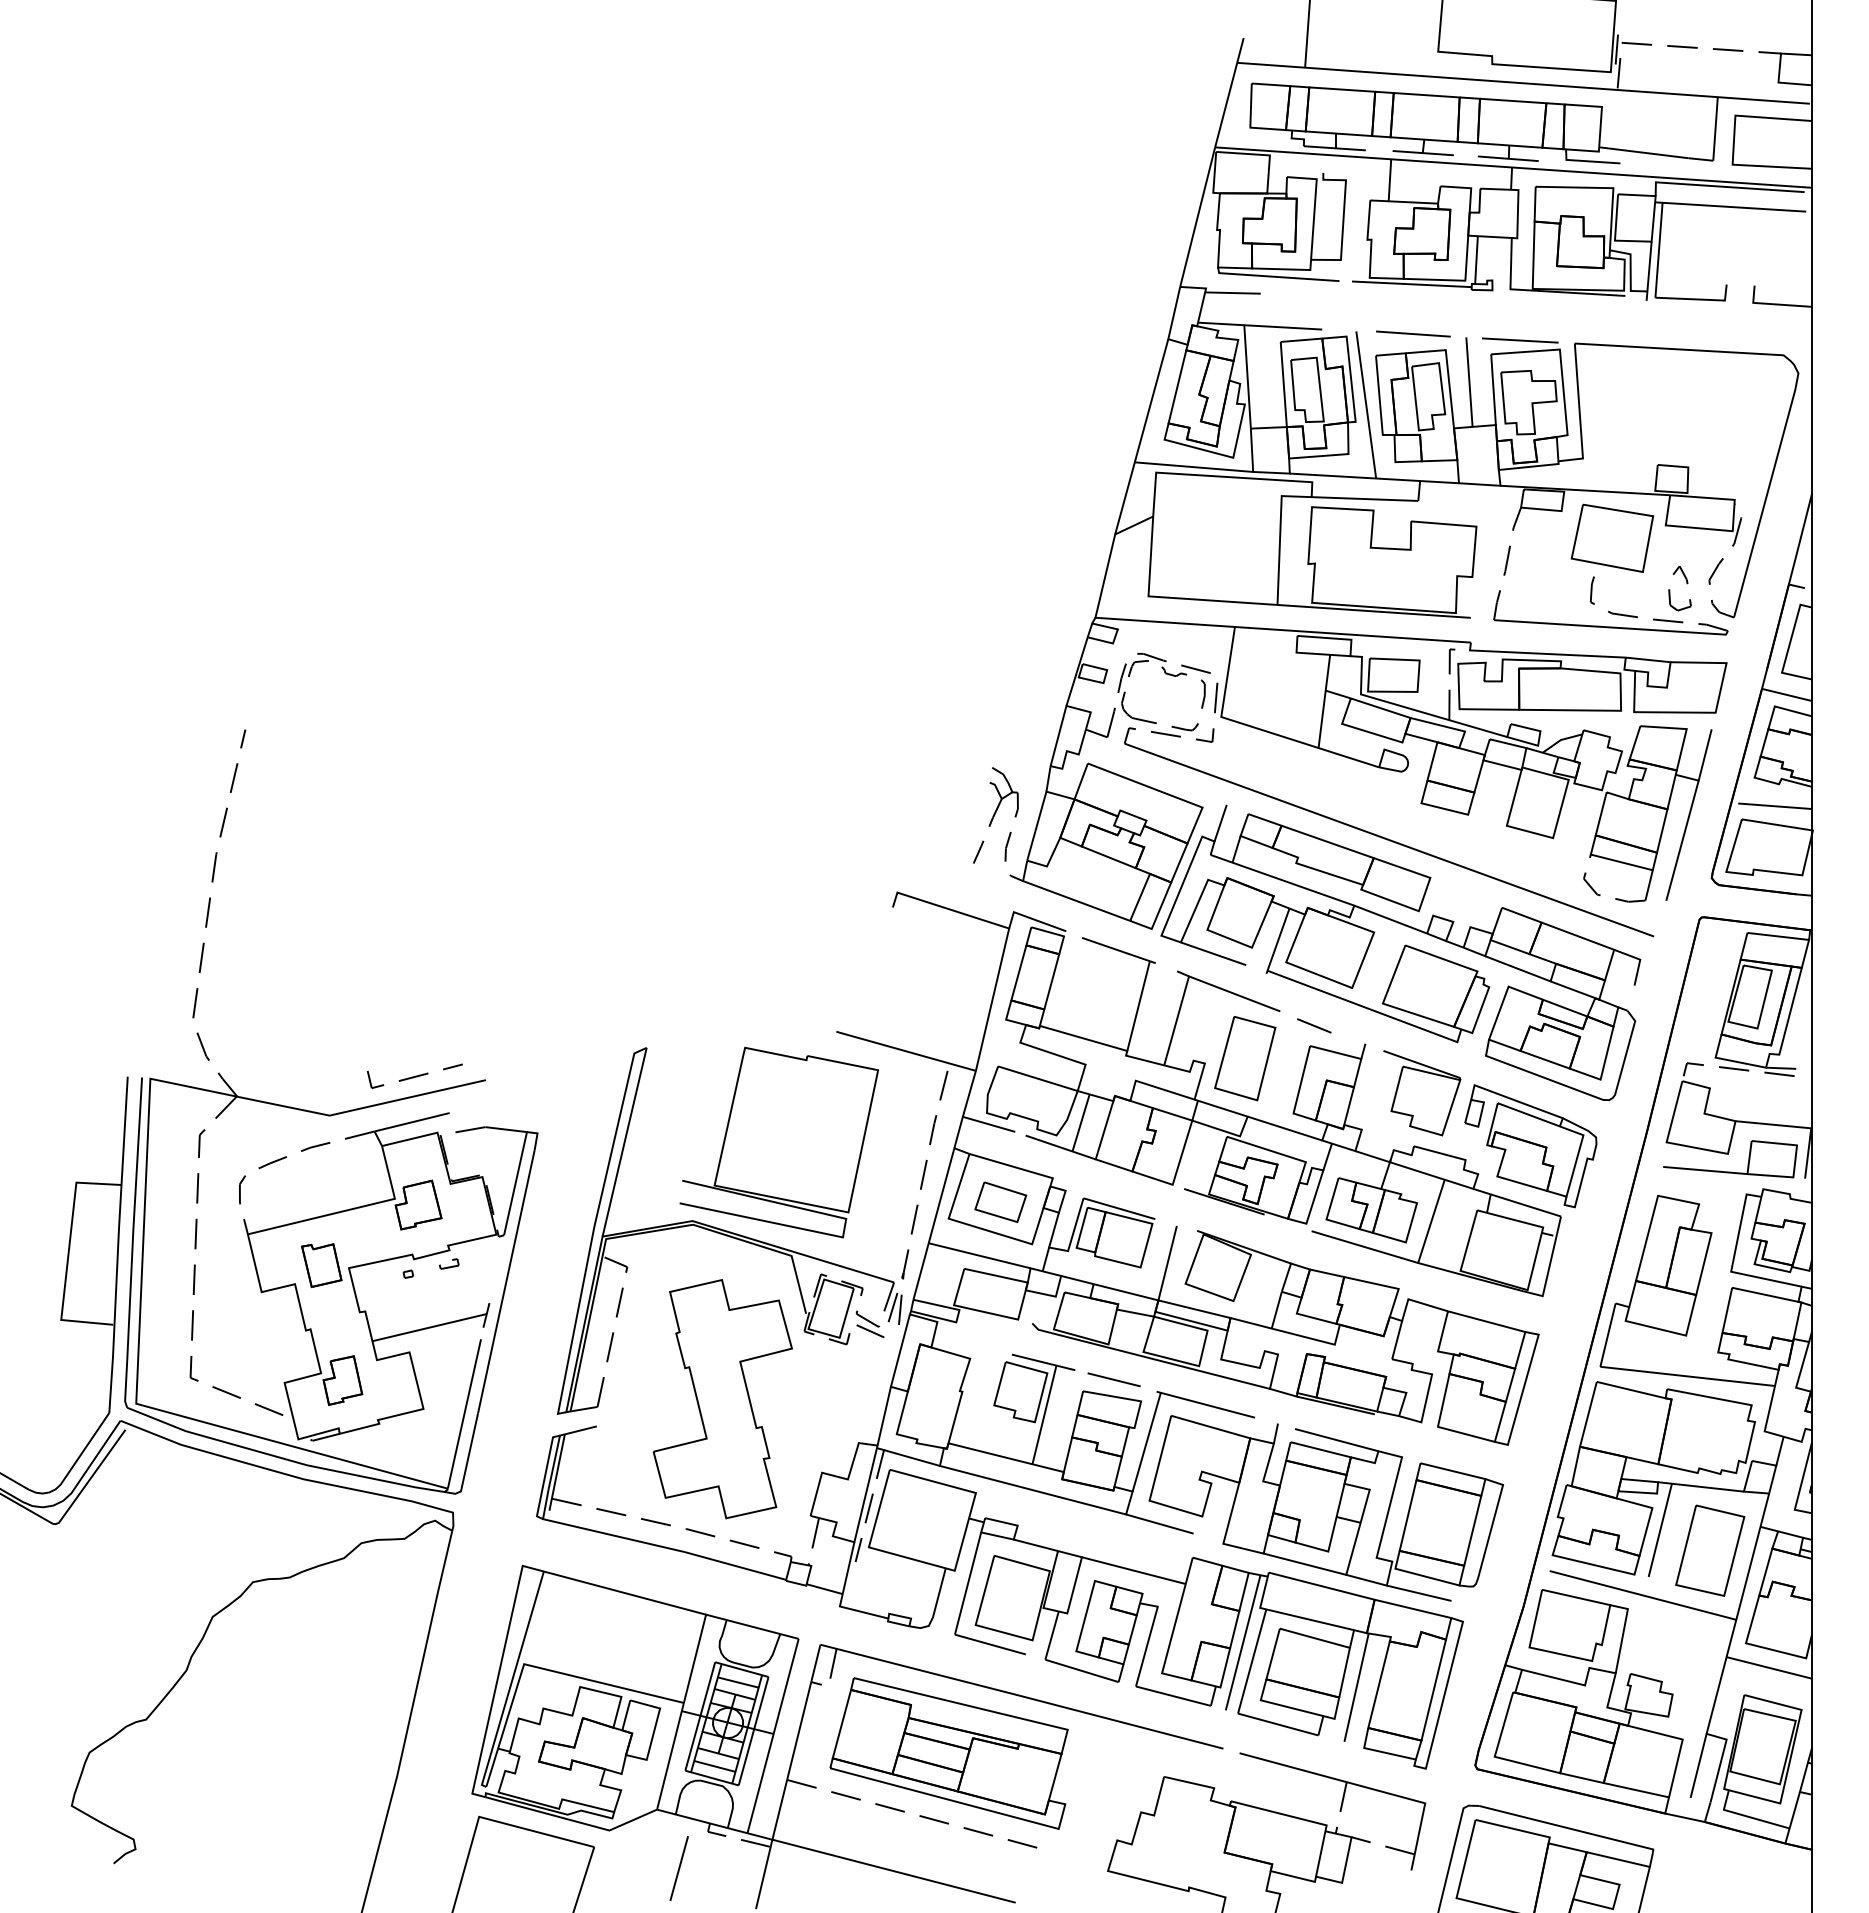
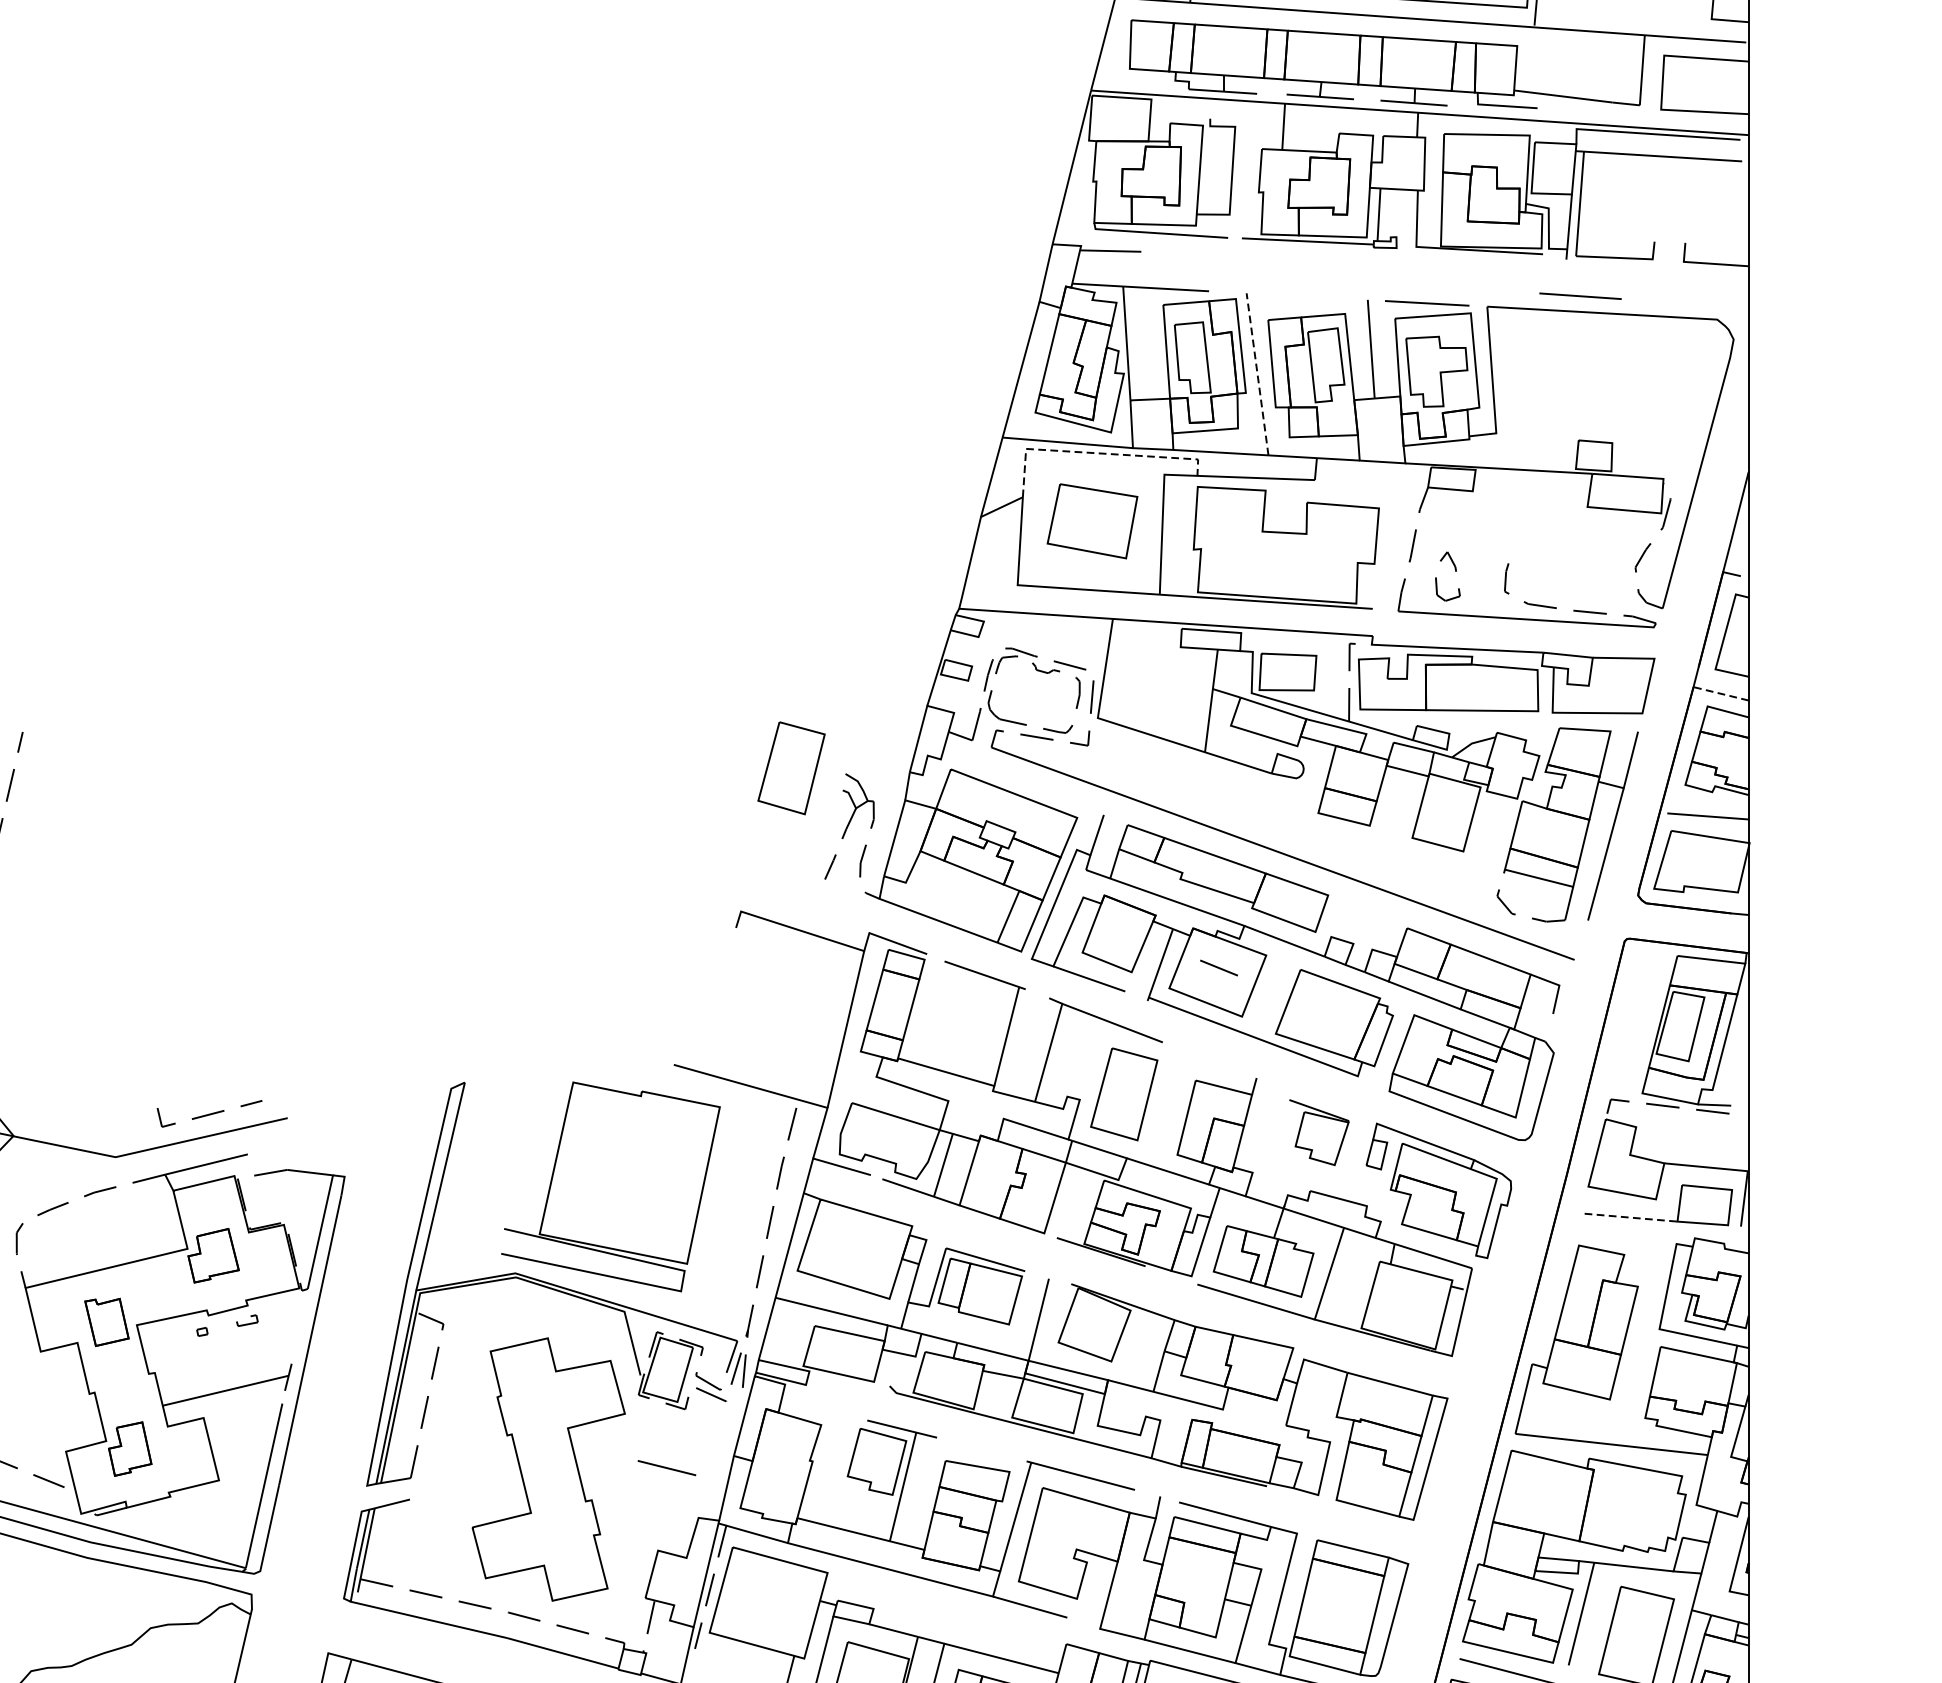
line: (1413, 333) -> (1580, 295), moved
line: (1366, 404) -> (1257, 373), solid -> dashed
line: (1219, 476) -> (1095, 453), solid -> dashed
part: (1612, 537) -> (1092, 520), moved
part: (1686, 584) -> (1455, 572), moved
line: (1787, 694) -> (1721, 693), solid -> dashed
part: (943, 762) -> (791, 768), added
line: (1314, 1025) -> (1219, 967), moved
part: (1422, 1093) -> (1319, 1132), size x0.7
line: (1705, 1170) -> (1631, 1217), solid -> dashed
part: (1000, 1202) -> (854, 1252), removed
line: (1113, 1379) -> (666, 1467), moved

